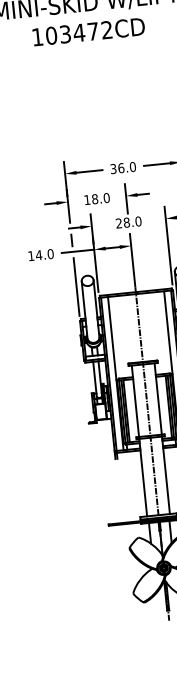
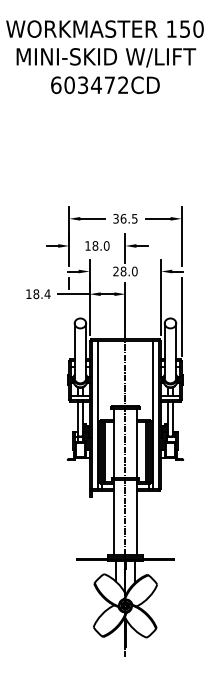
text: (37, 37) -> (56, 85), 103472CD -> 603472CD
text: (132, 166) -> (134, 218), 36.0 -> 36.5
text: (44, 255) -> (41, 294), 14.0 -> 18.4
line: (76, 287) -> (69, 328), removed

